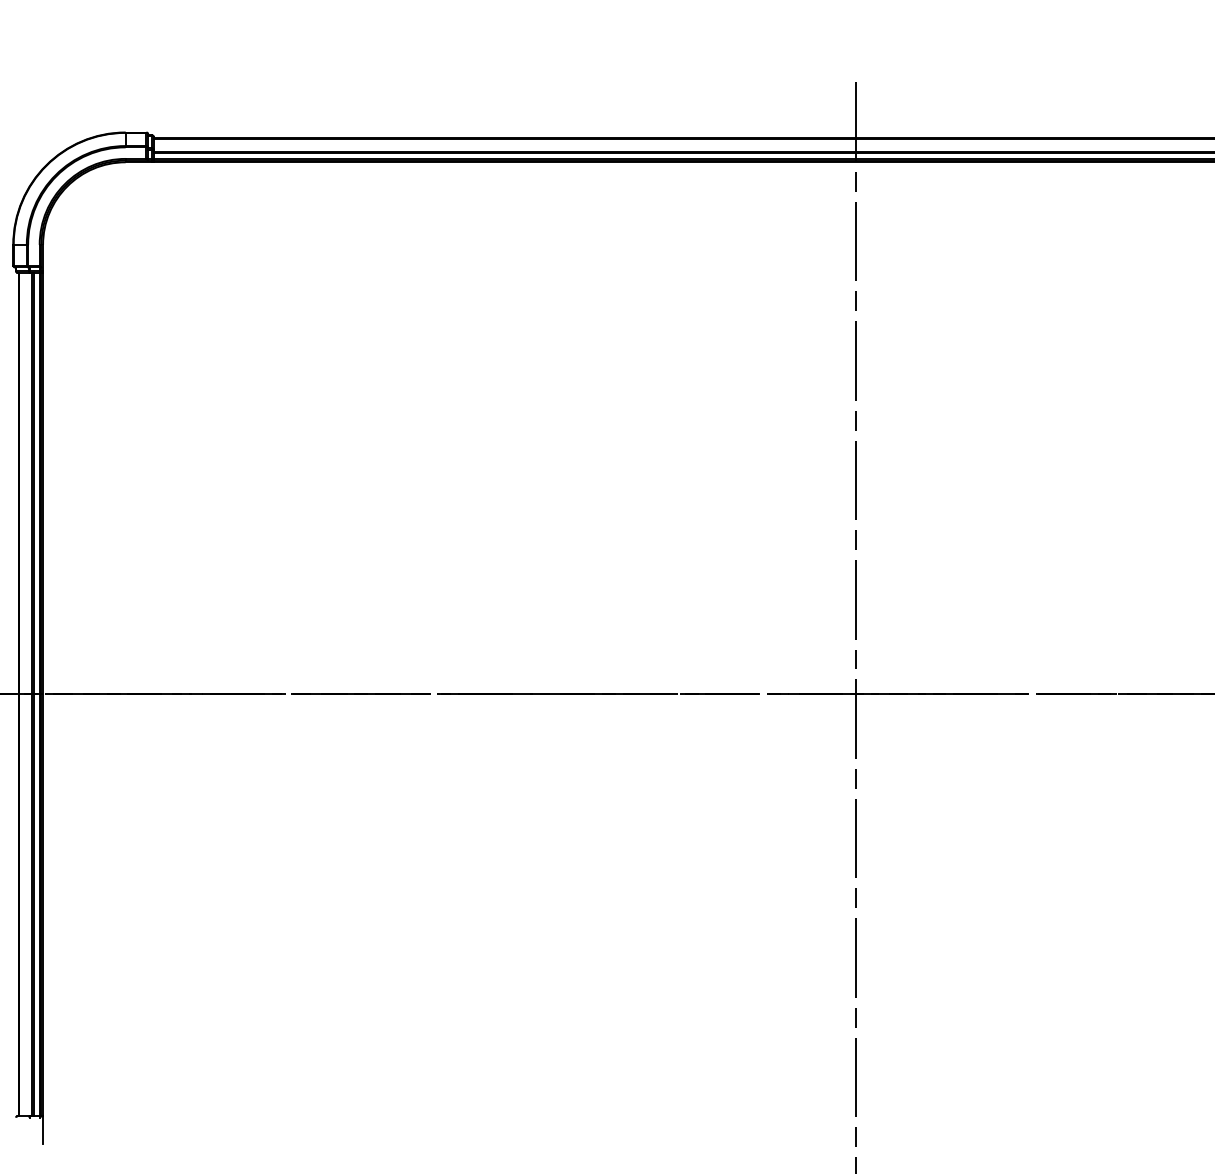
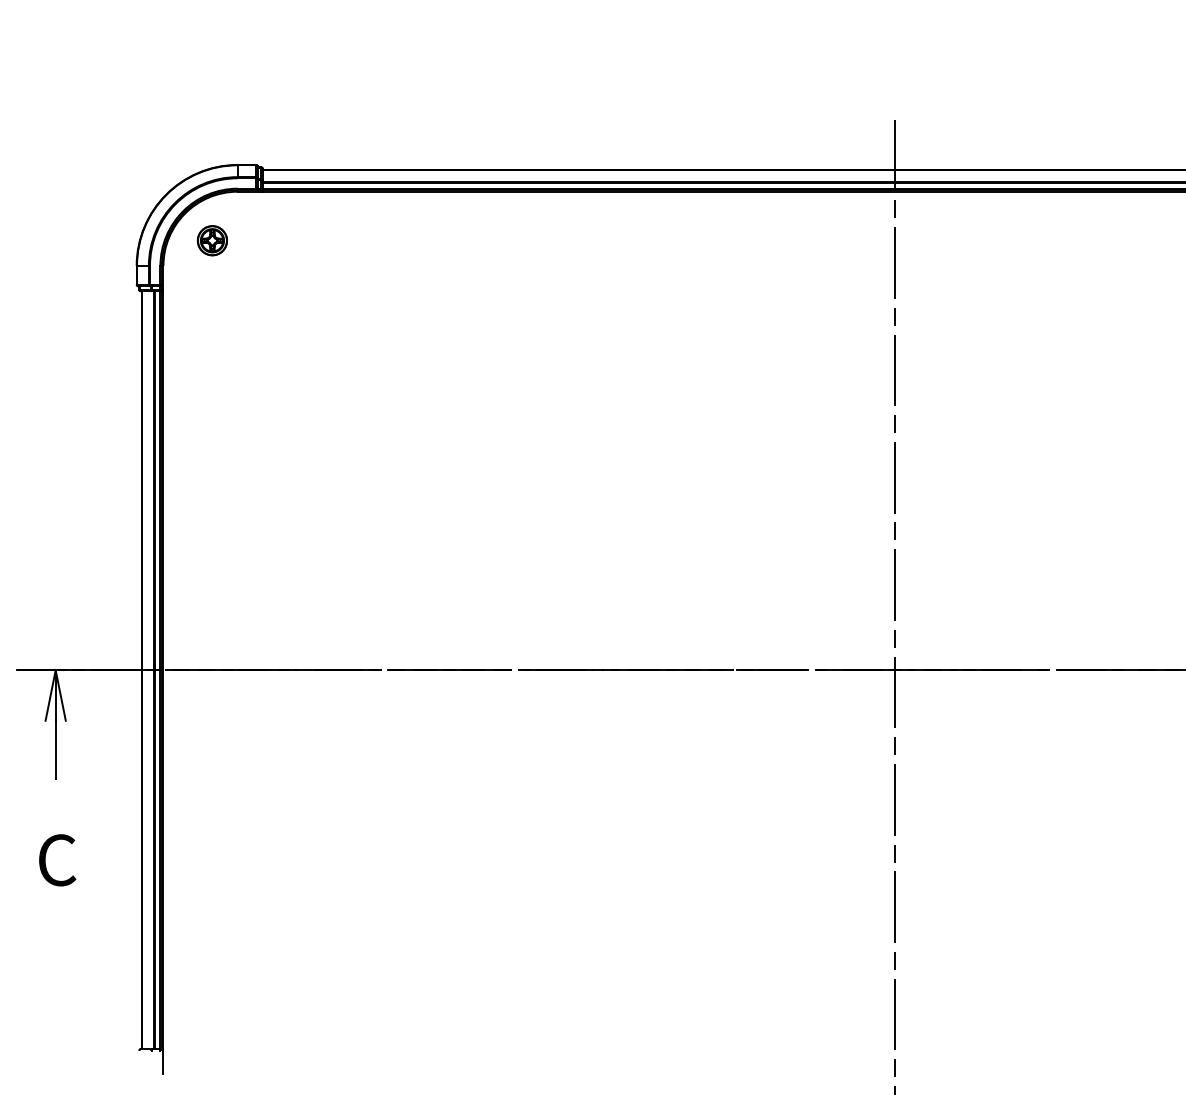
part: (96, 216) -> (211, 240), added

